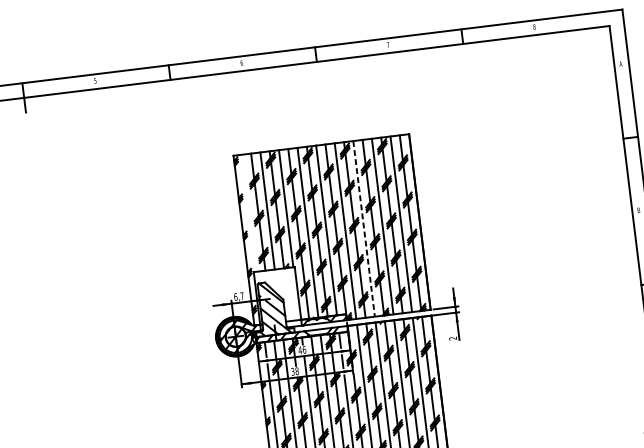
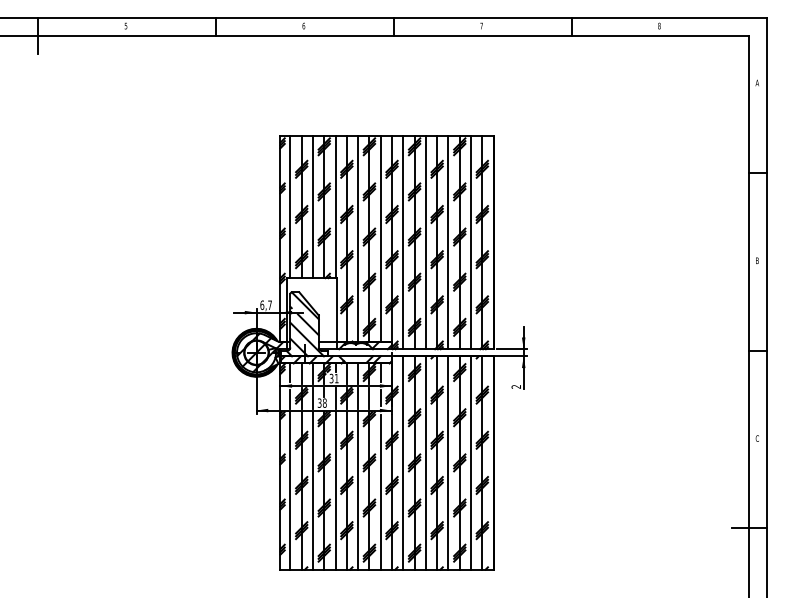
line: (249, 212) -> (290, 206), added
line: (363, 228) -> (425, 242), dashed -> solid
text: (301, 350) -> (333, 378), 46 -> 31

